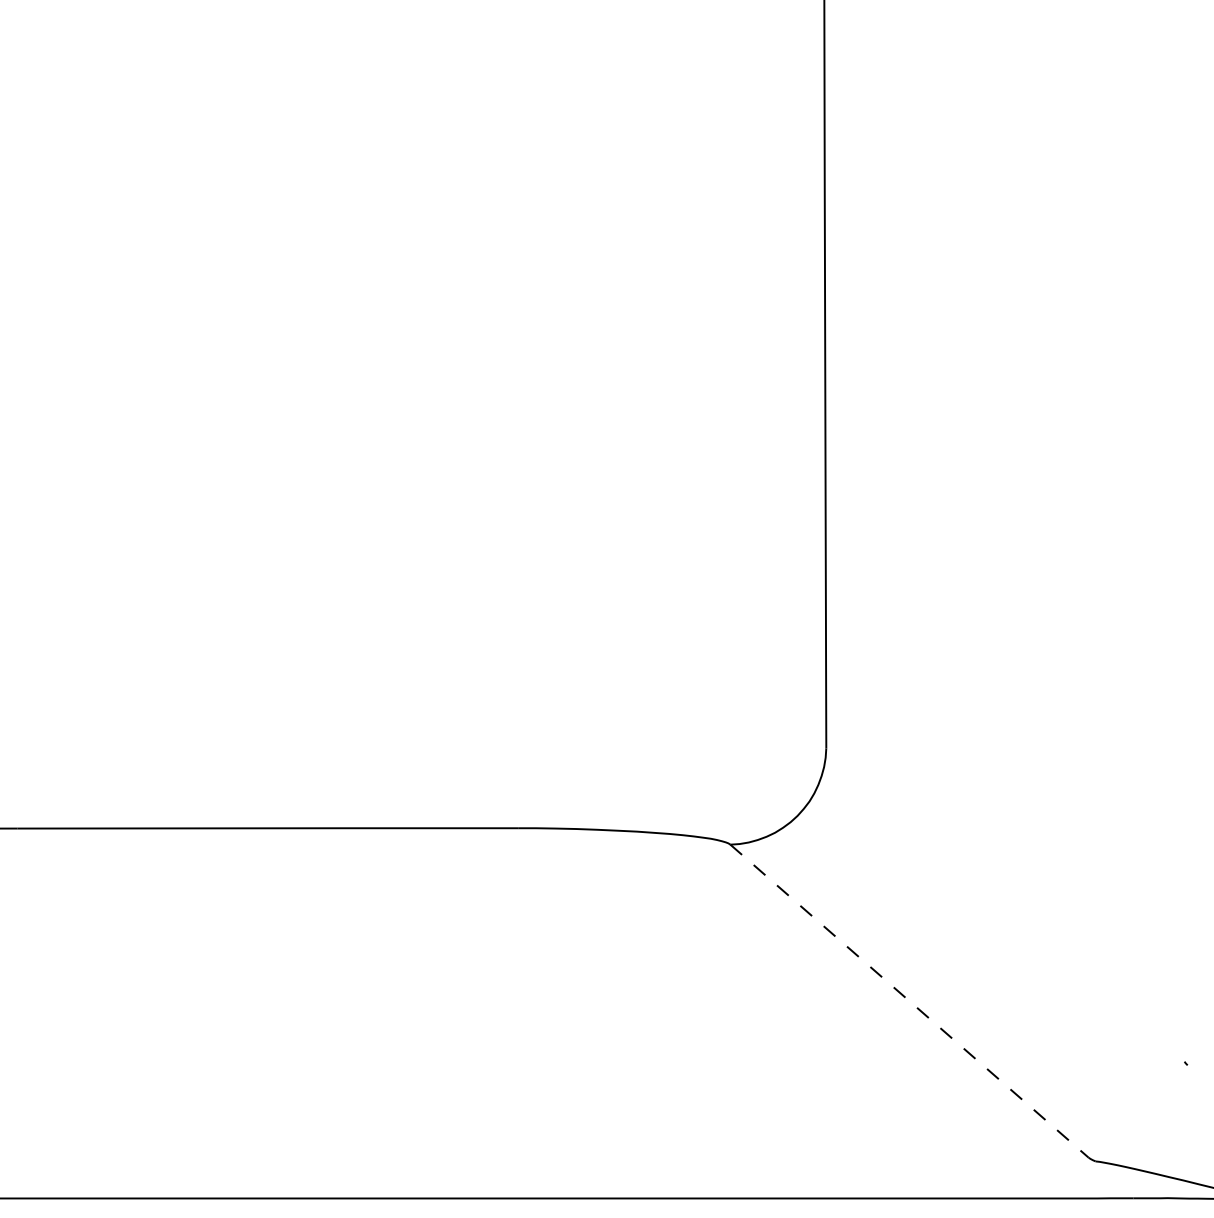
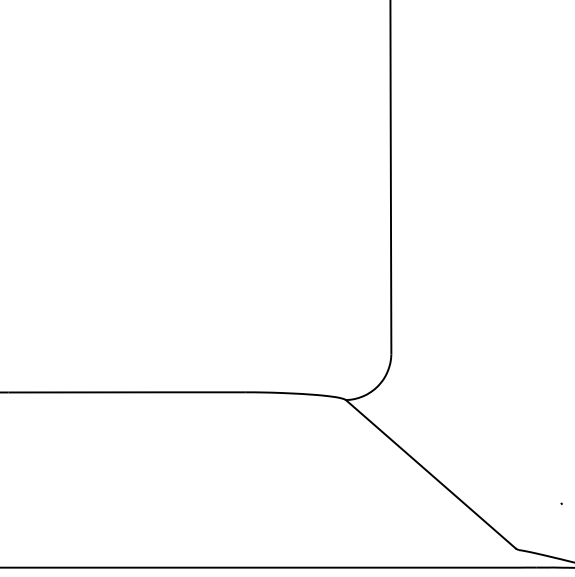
line: (908, 1001) -> (430, 474), dashed -> solid

